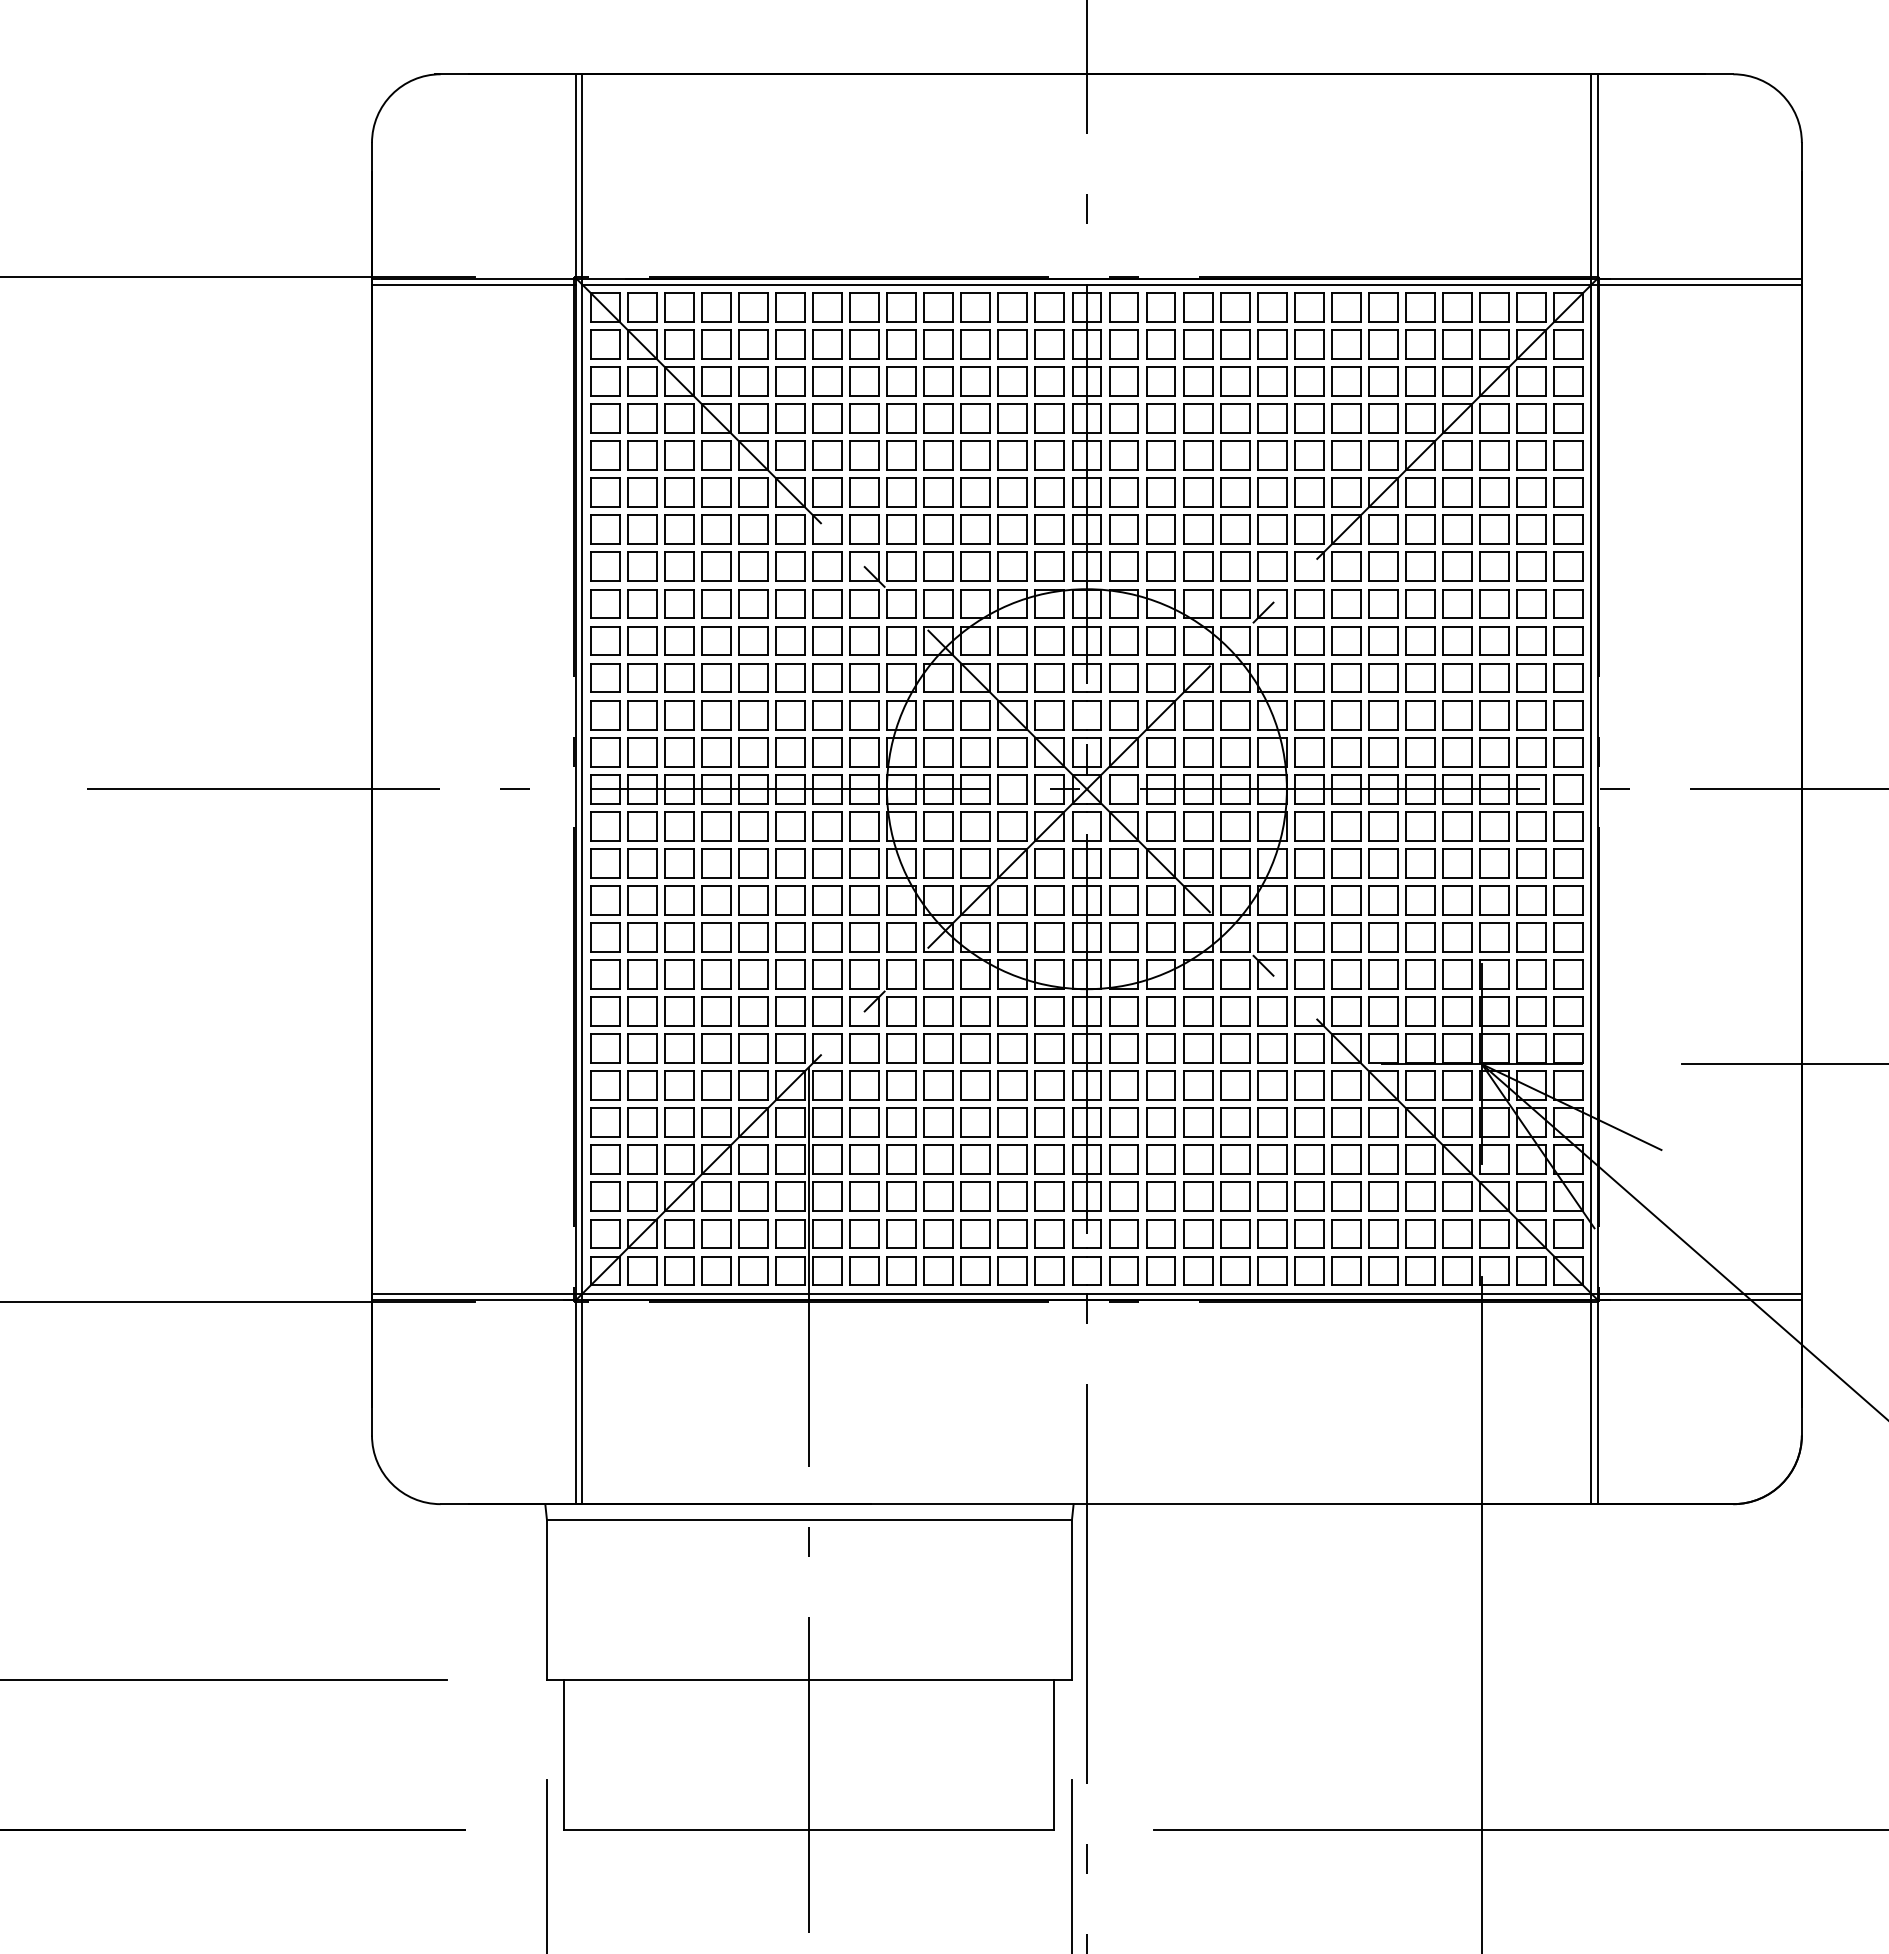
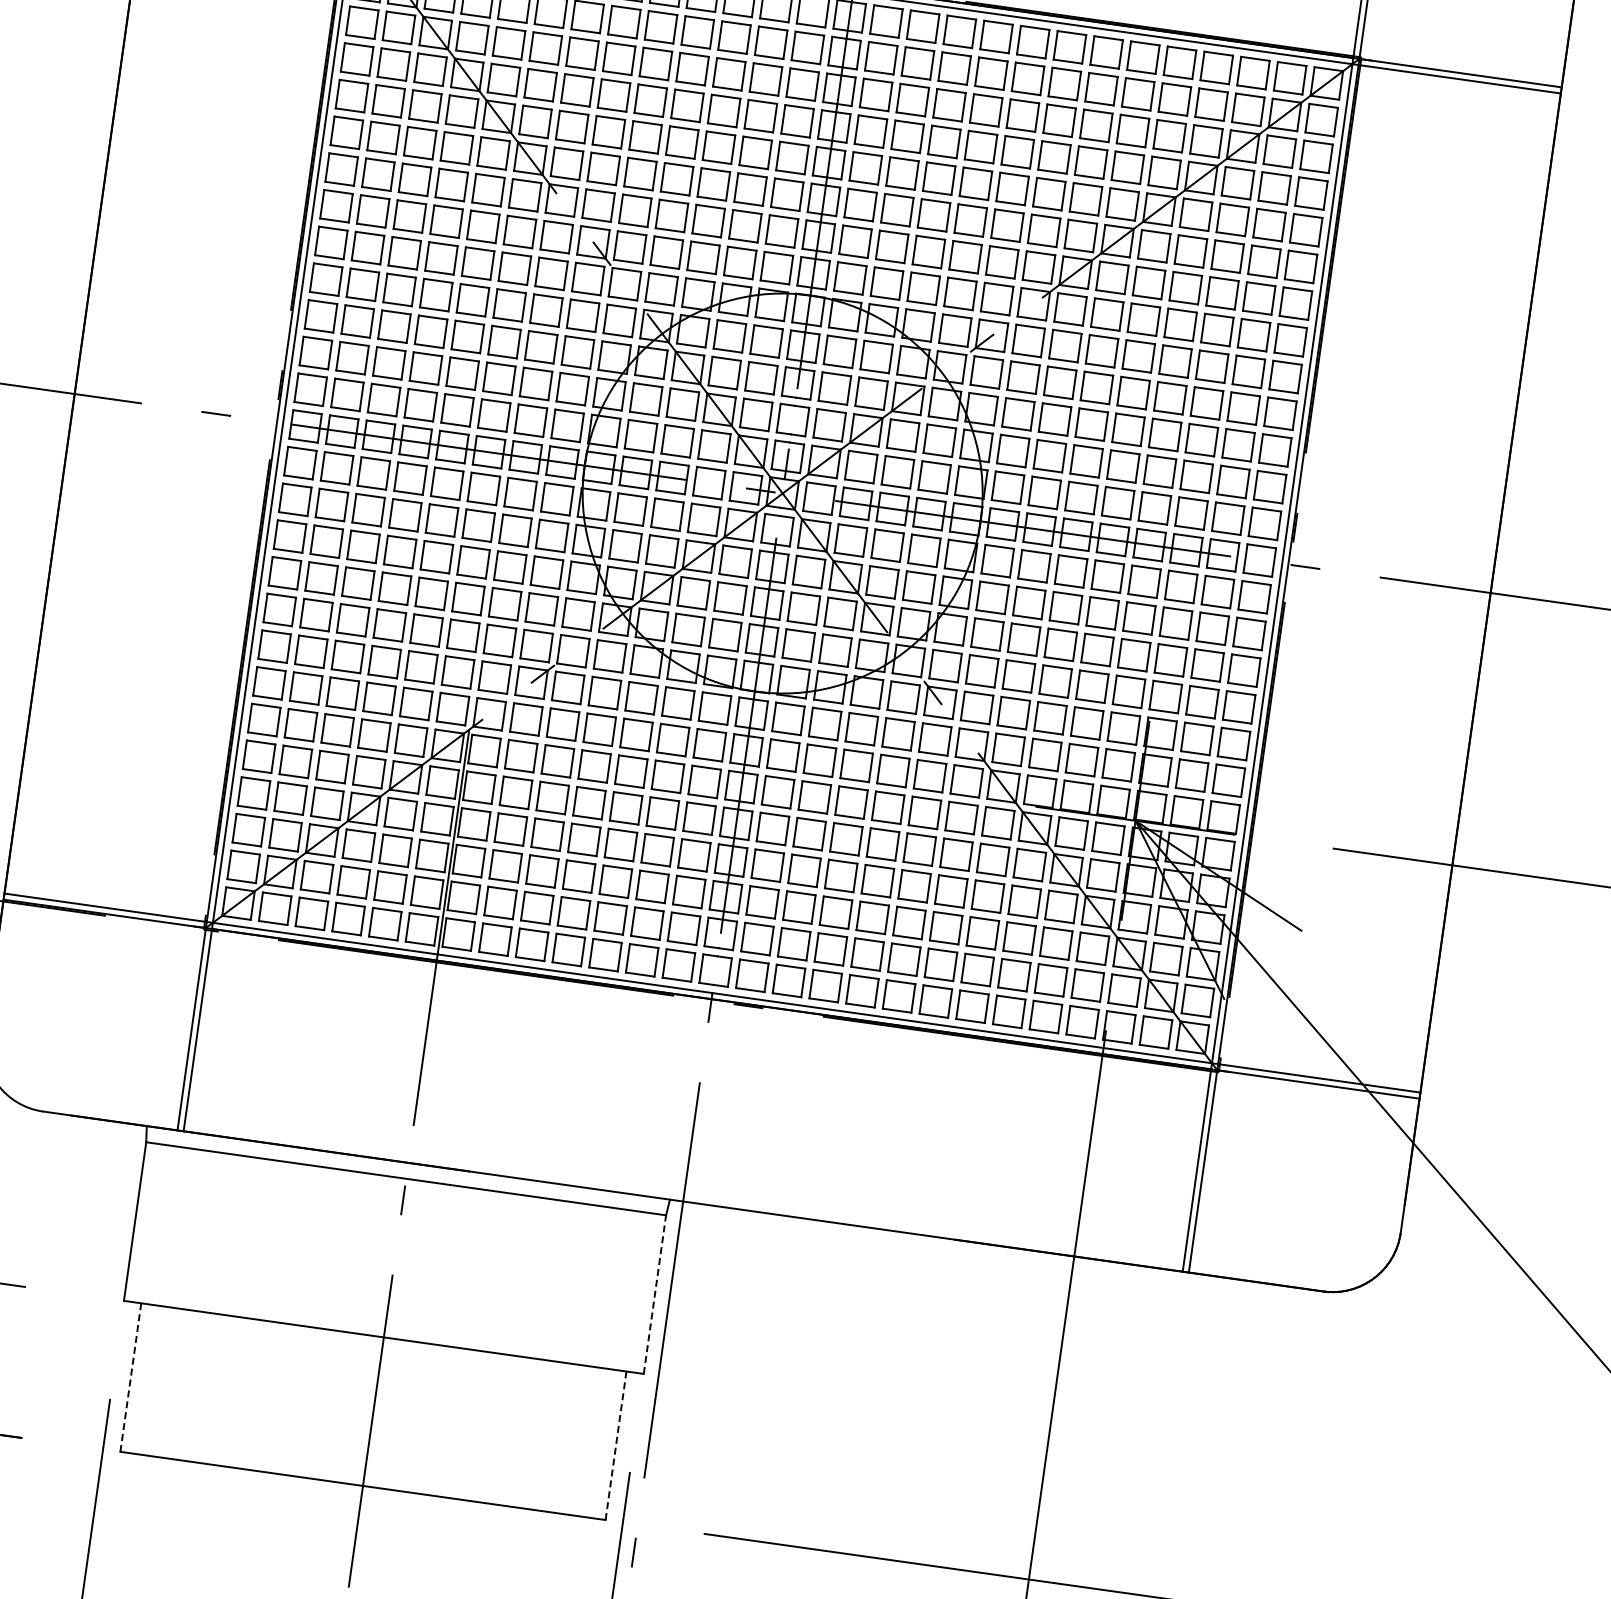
line: (1071, 1599) -> (654, 1293), solid -> dashed
line: (564, 1755) -> (130, 1377), solid -> dashed
line: (1054, 1755) -> (616, 1445), solid -> dashed

